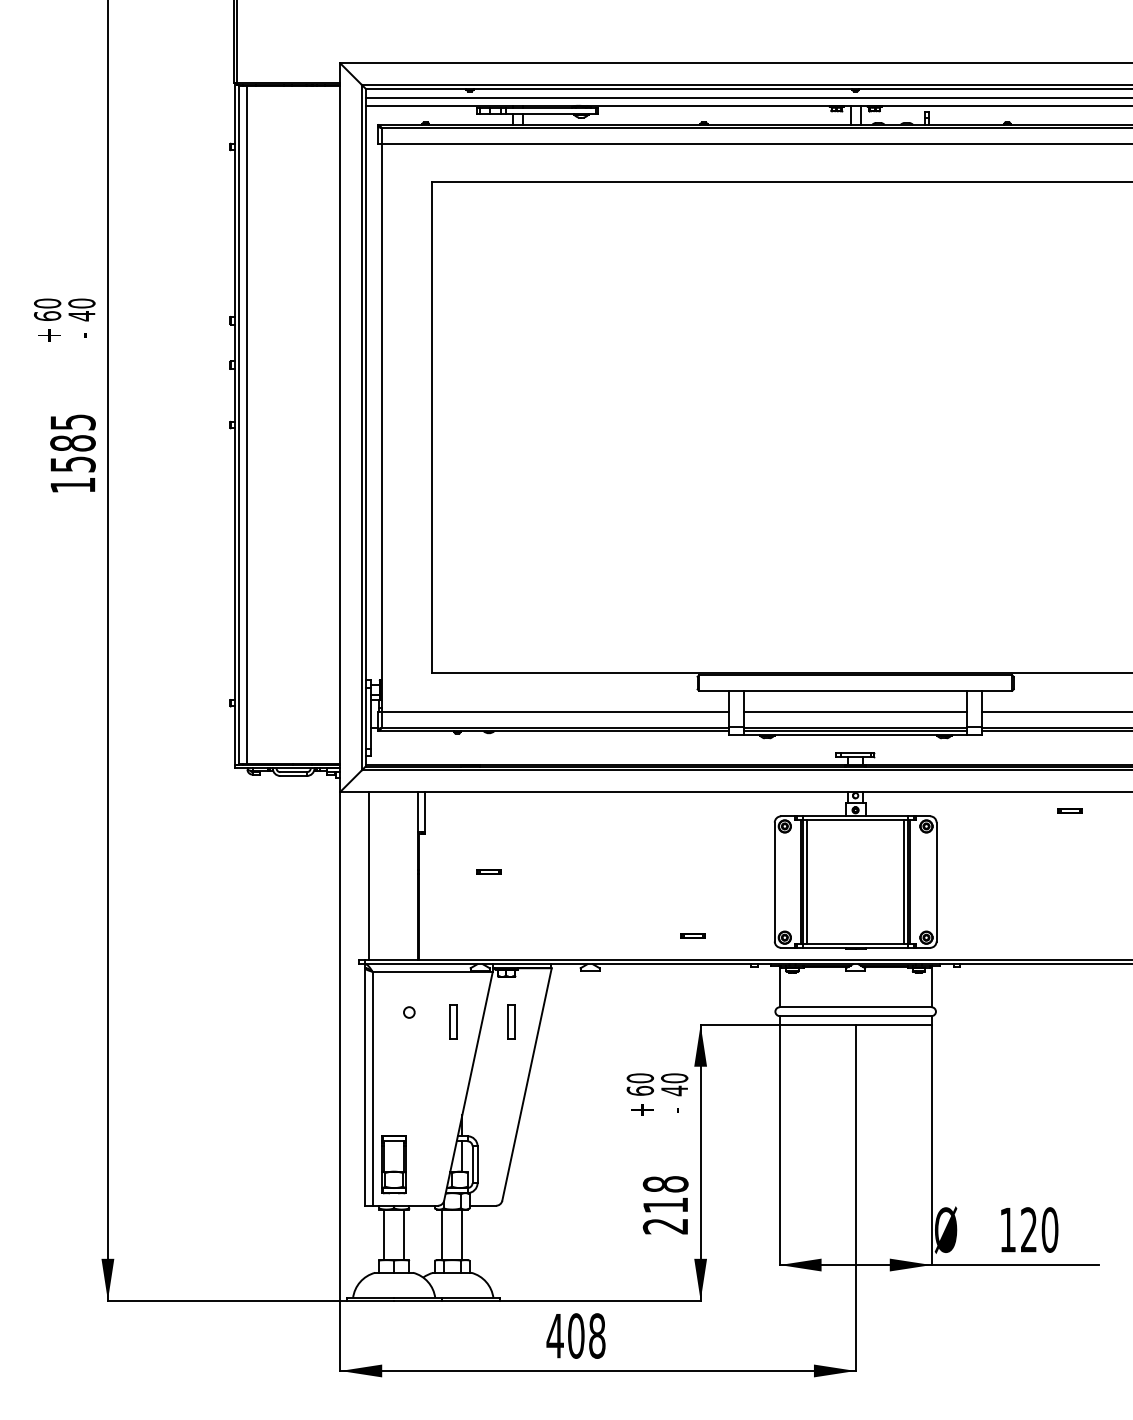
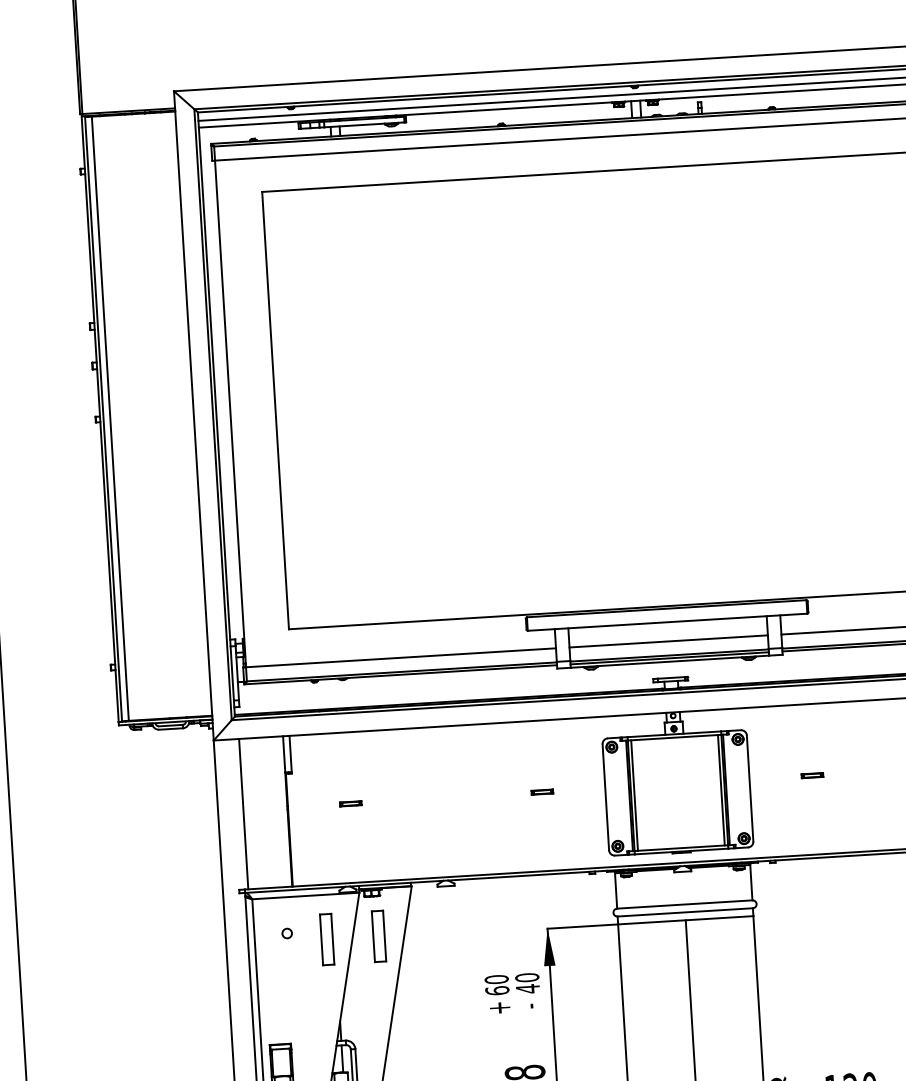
part: (1069, 810) -> (811, 775), moved
part: (692, 935) -> (541, 791), moved
part: (453, 1021) -> (327, 939), size x1.67
part: (511, 1021) -> (378, 935), size x1.67

